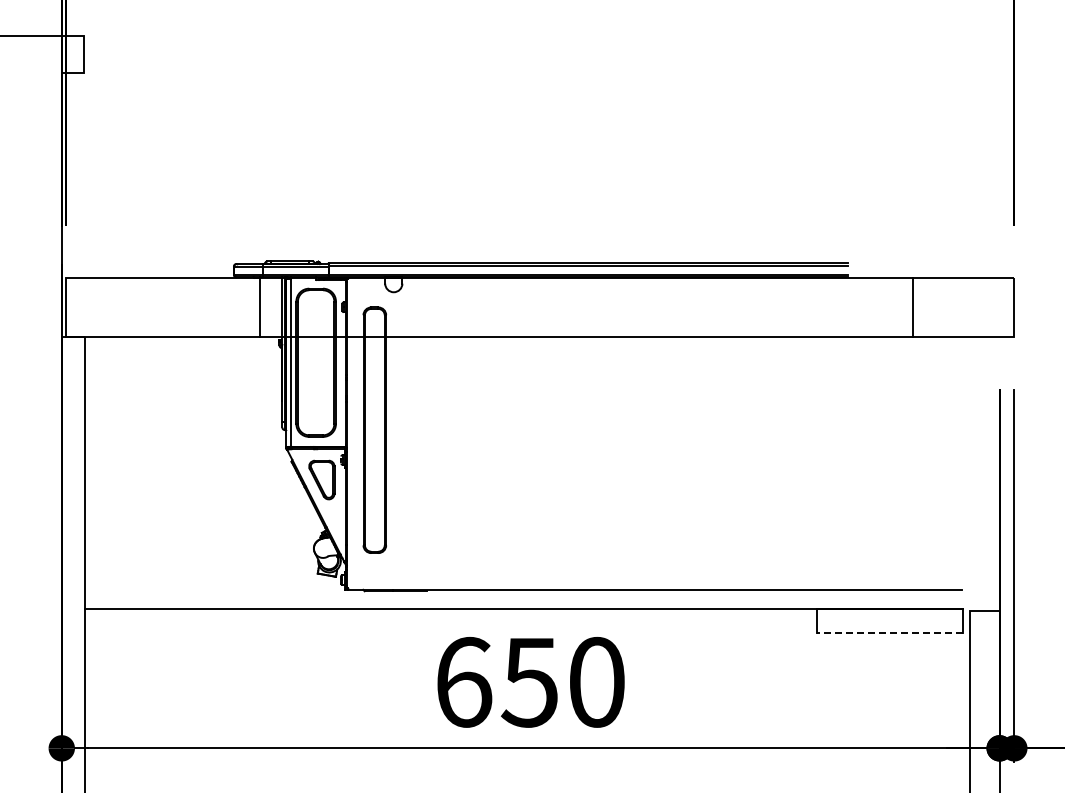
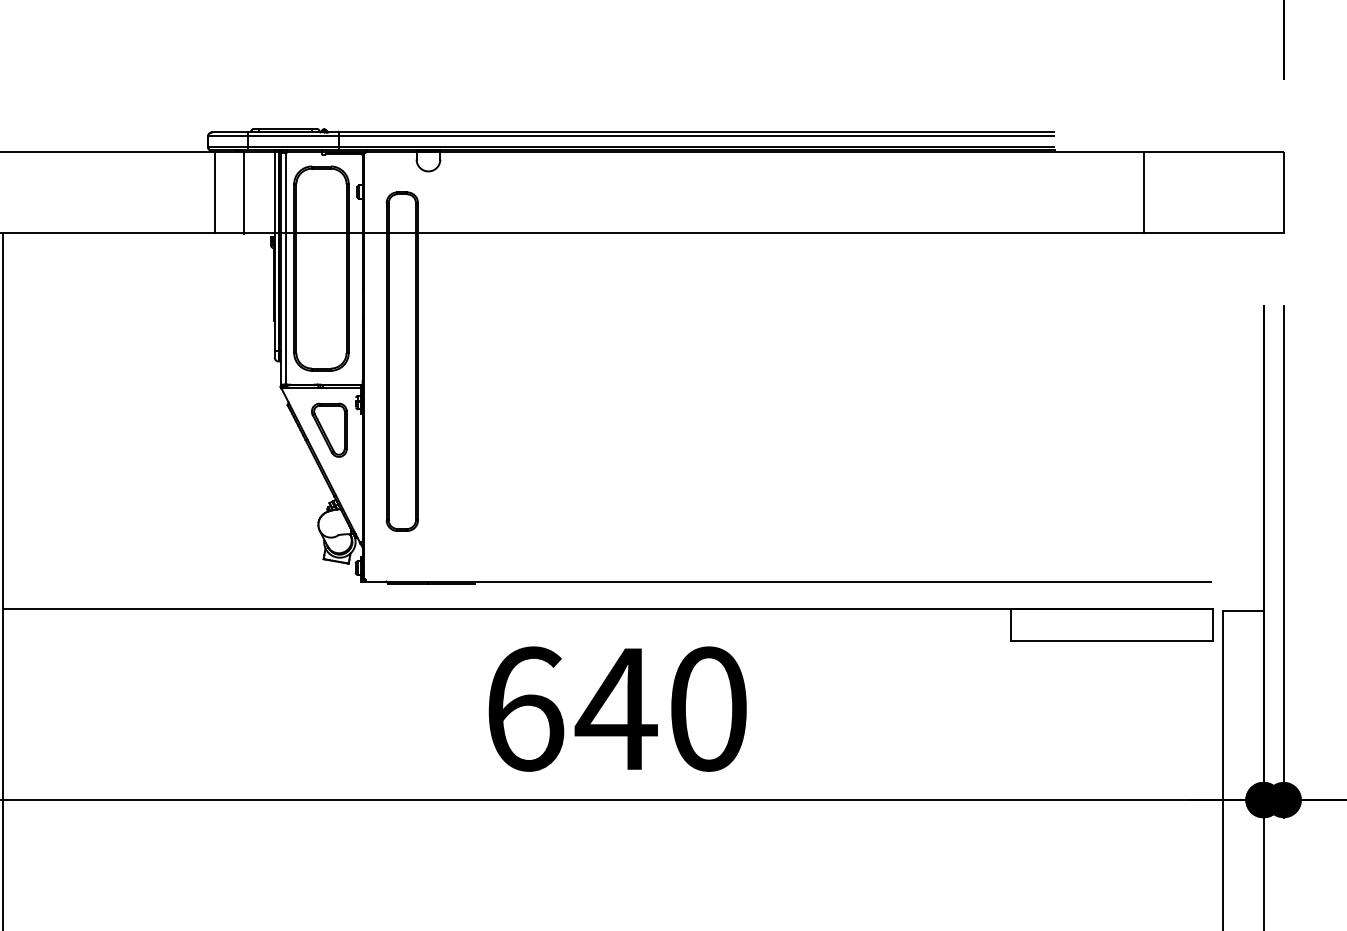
line: (239, 307) -> (215, 192), added
line: (889, 632) -> (1111, 640), dashed -> solid
text: (529, 682) -> (615, 709), 650 -> 640

